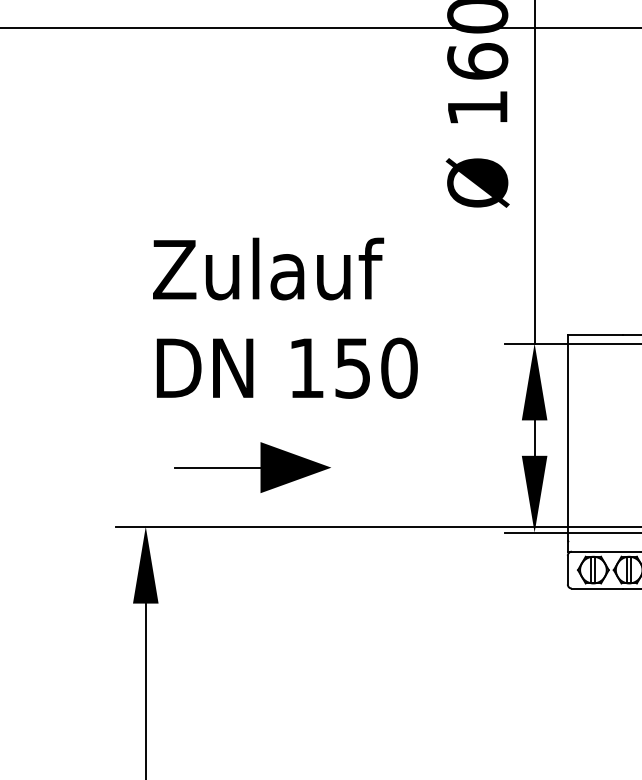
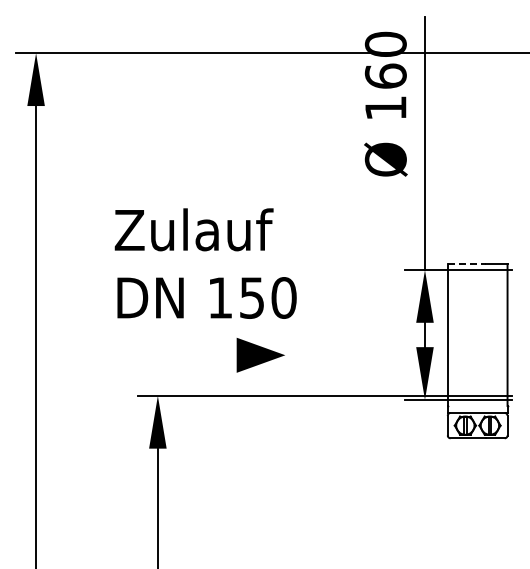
text: (284, 318) -> (205, 263), moved
line: (596, 335) -> (467, 264), solid -> dashed
line: (216, 467) -> (206, 355), removed

